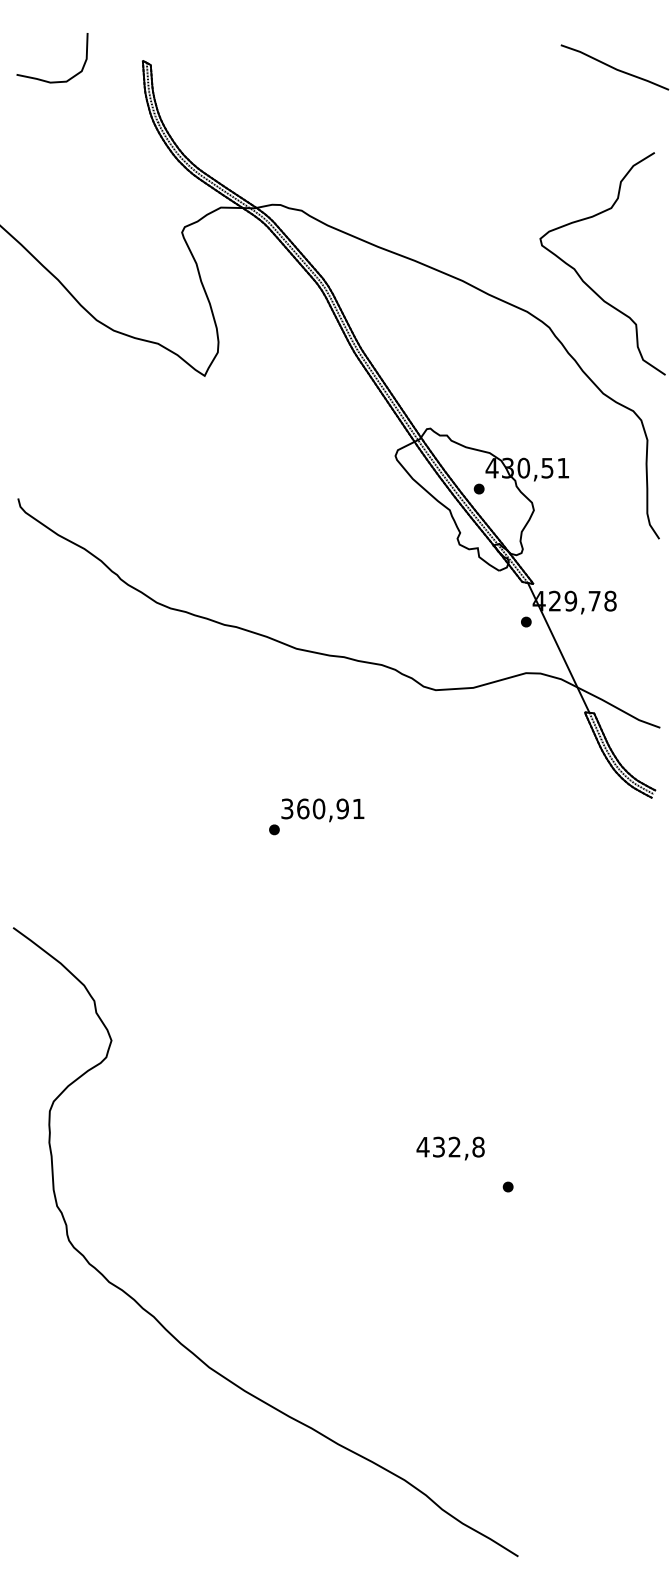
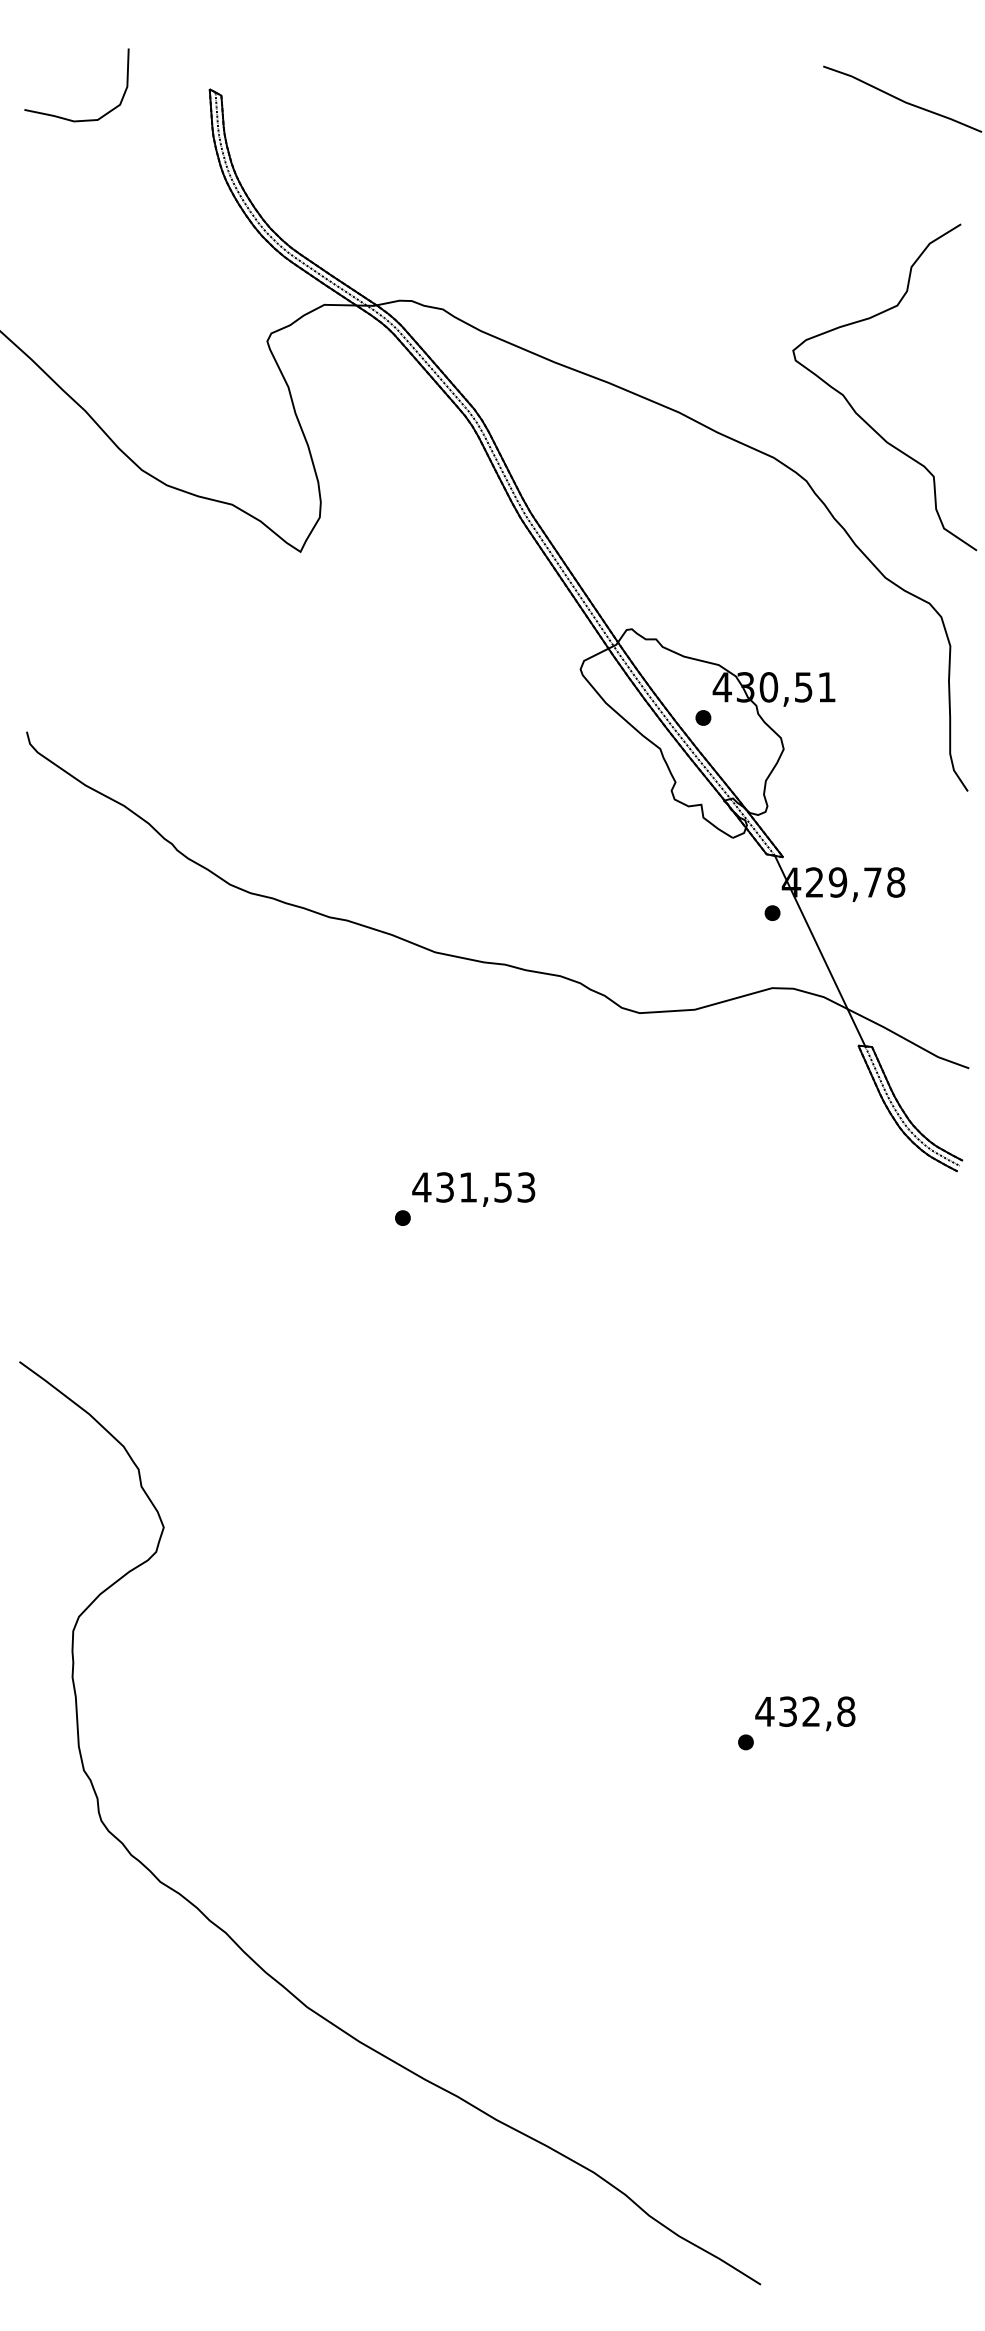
text: (322, 808) -> (473, 1186), 360,91 -> 431,53
text: (450, 1148) -> (805, 1713), moved

